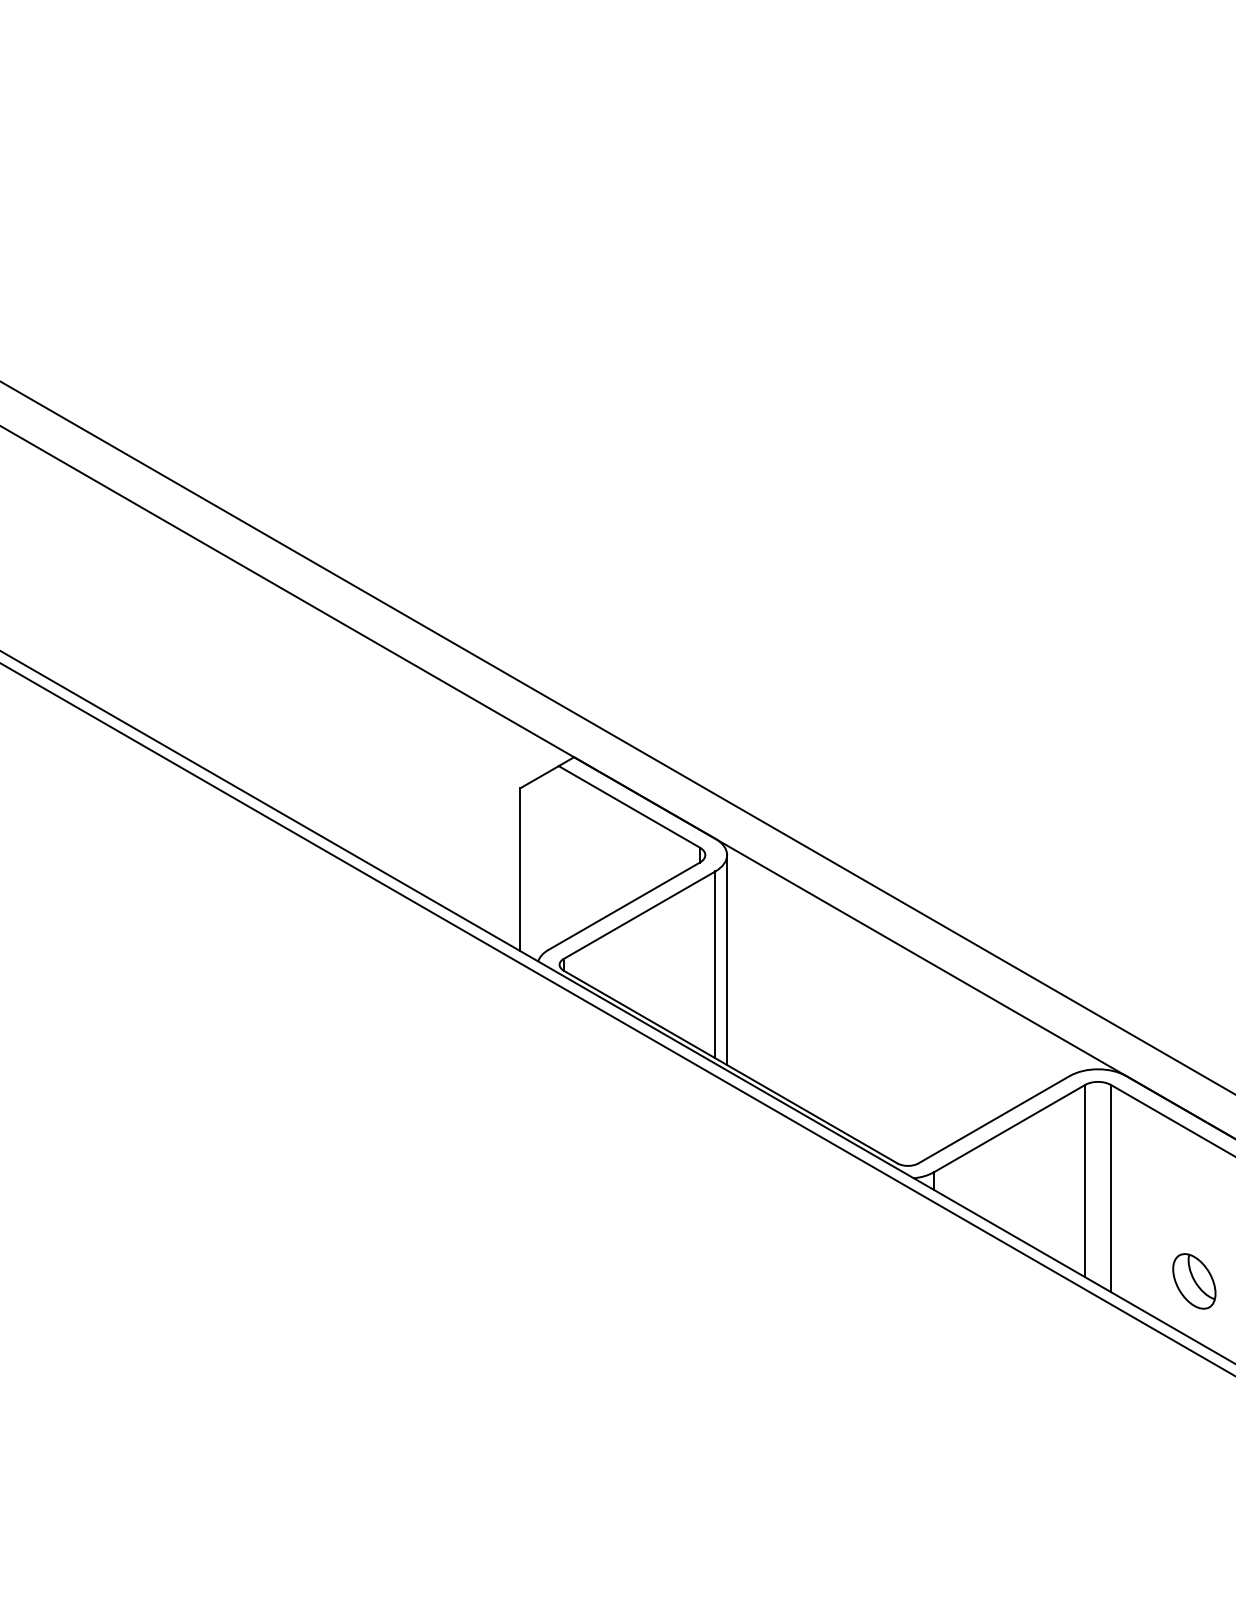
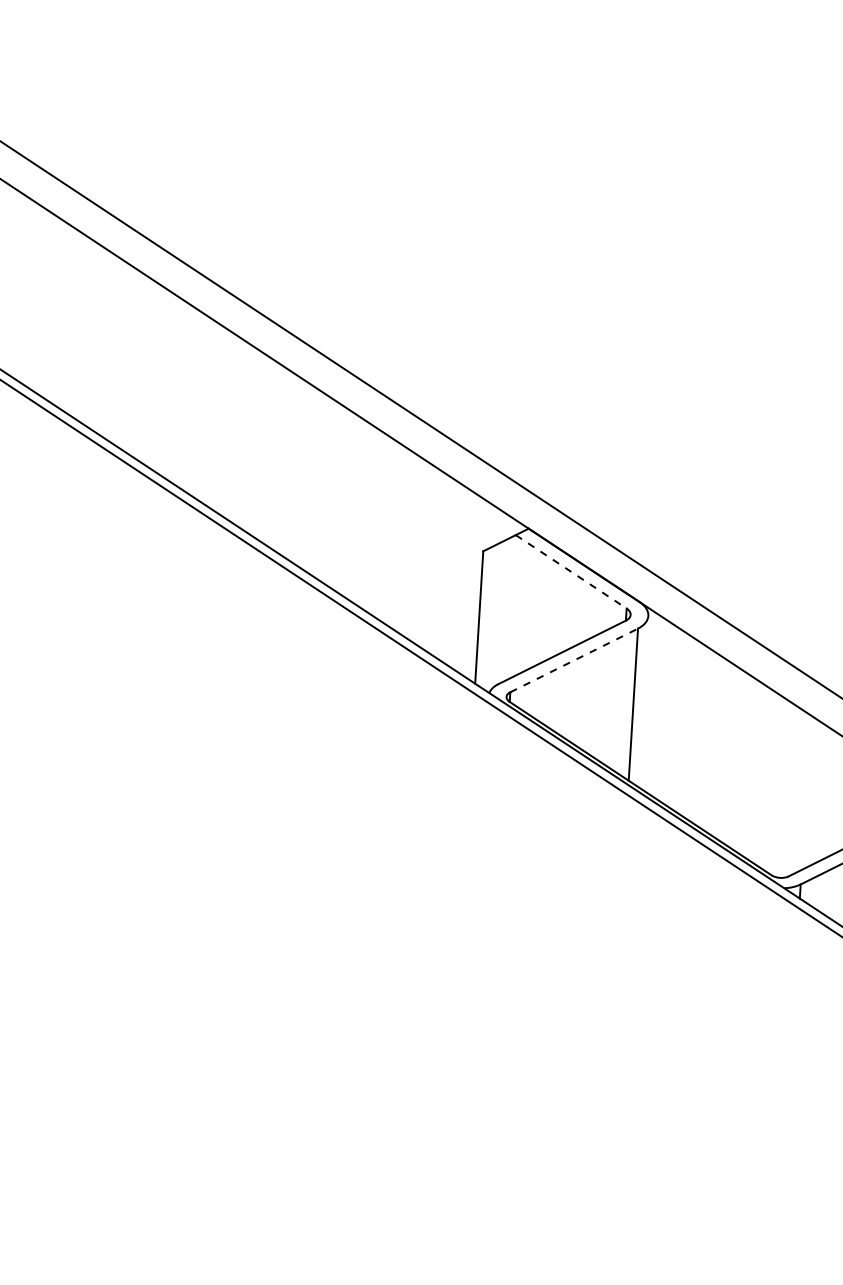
line: (629, 806) -> (571, 571), solid -> dashed
line: (640, 914) -> (574, 659), solid -> dashed
line: (727, 960) -> (643, 701), removed

